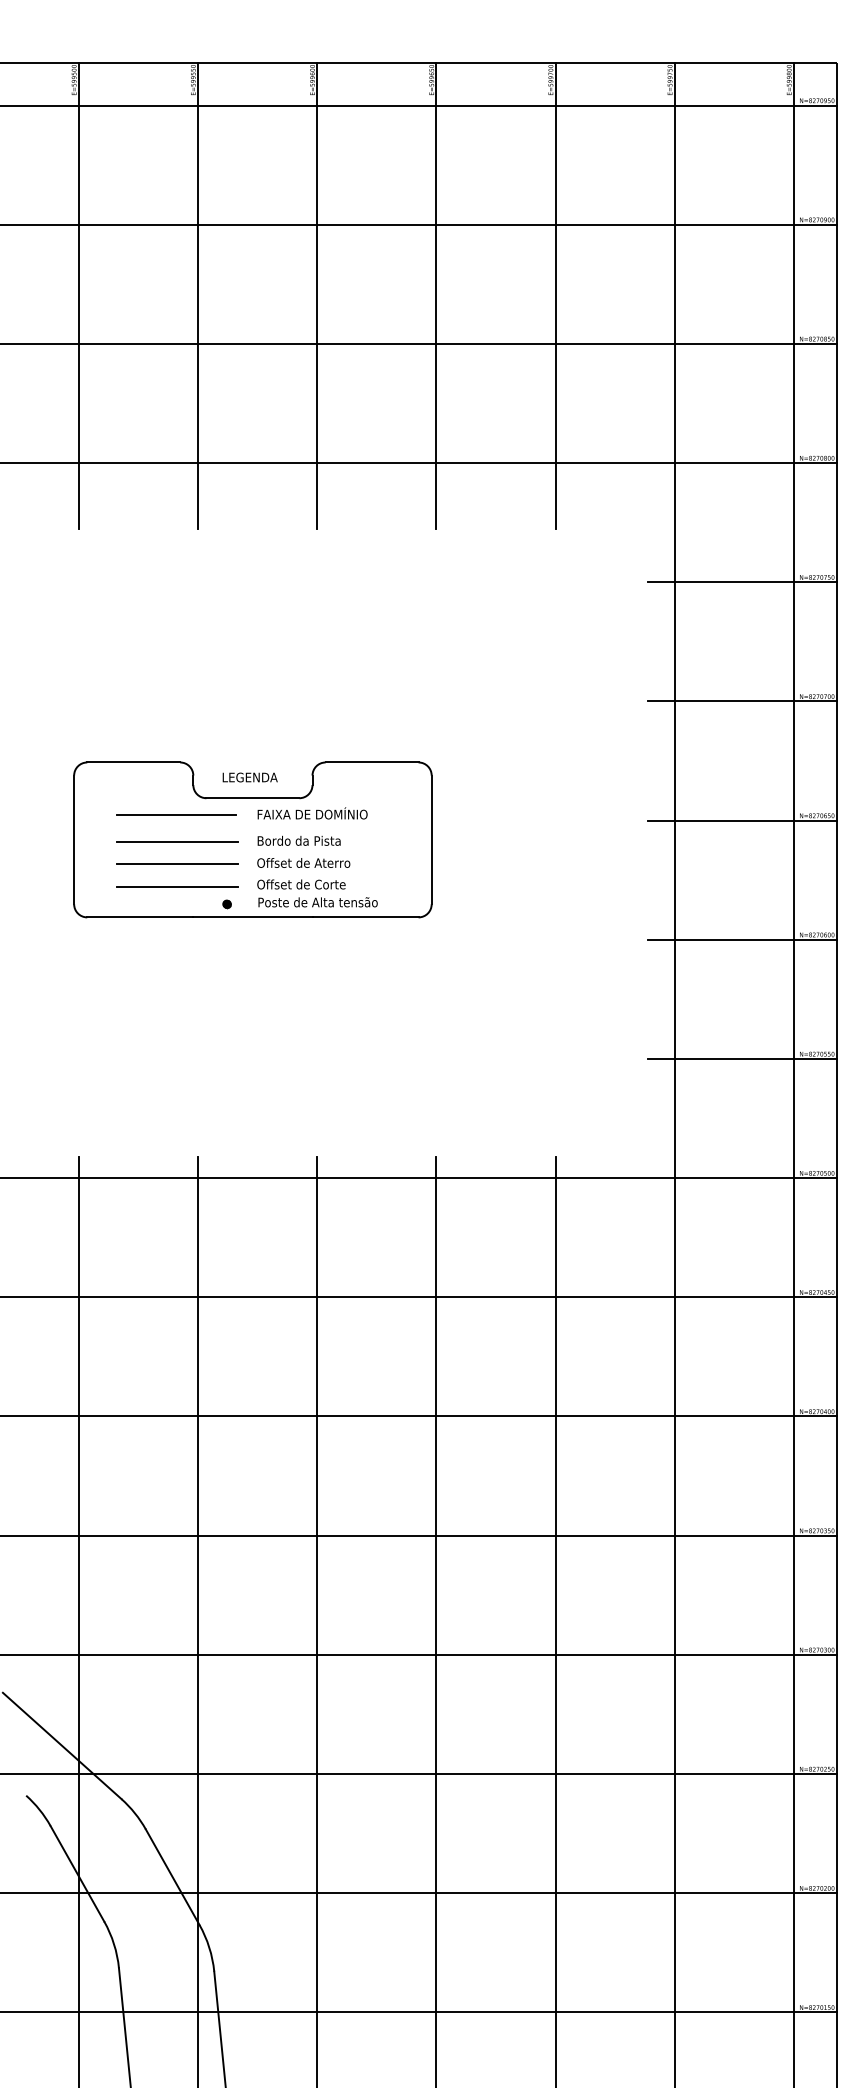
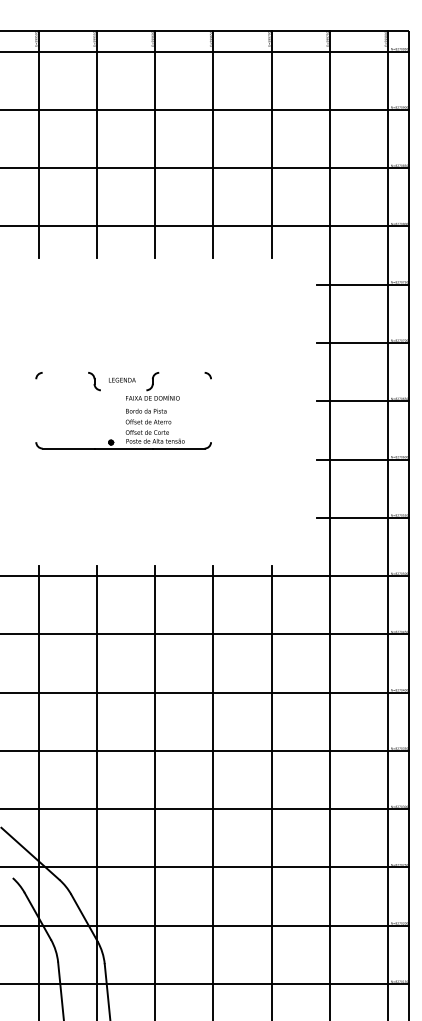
line: (133, 761) -> (65, 372), removed
line: (371, 761) -> (181, 372), removed
line: (252, 798) -> (123, 390), removed
line: (176, 814) -> (86, 398), removed
line: (74, 839) -> (36, 410), removed
line: (432, 839) -> (211, 410), removed
line: (176, 841) -> (86, 411), removed
line: (176, 864) -> (86, 422), removed
line: (176, 886) -> (86, 433), removed

